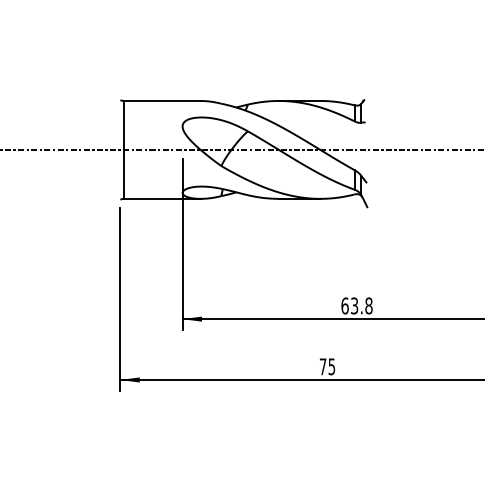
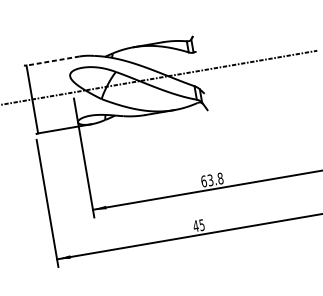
line: (161, 100) -> (52, 60), solid -> dashed
text: (322, 366) -> (195, 226), 75 -> 45

